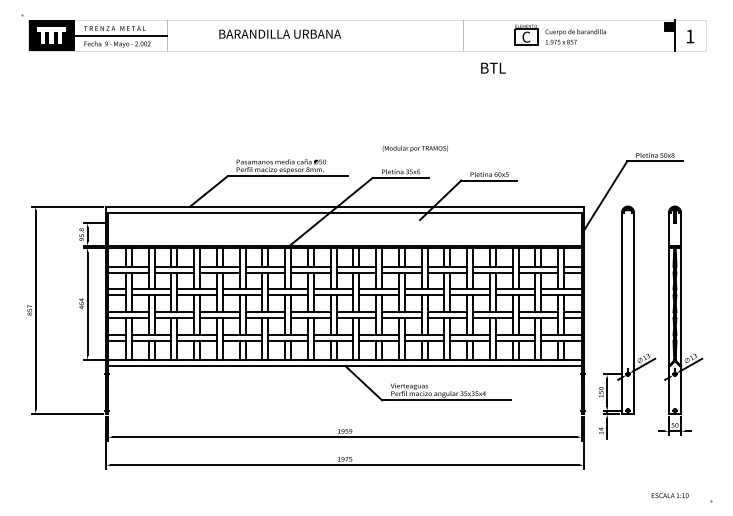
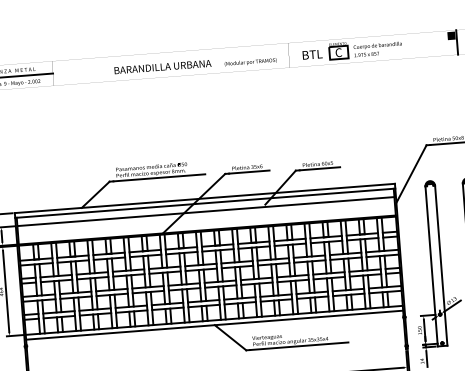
text: (279, 33) -> (162, 66), moved
text: (493, 67) -> (312, 54), moved
text: (414, 148) -> (249, 62), moved
line: (344, 223) -> (205, 211), added

